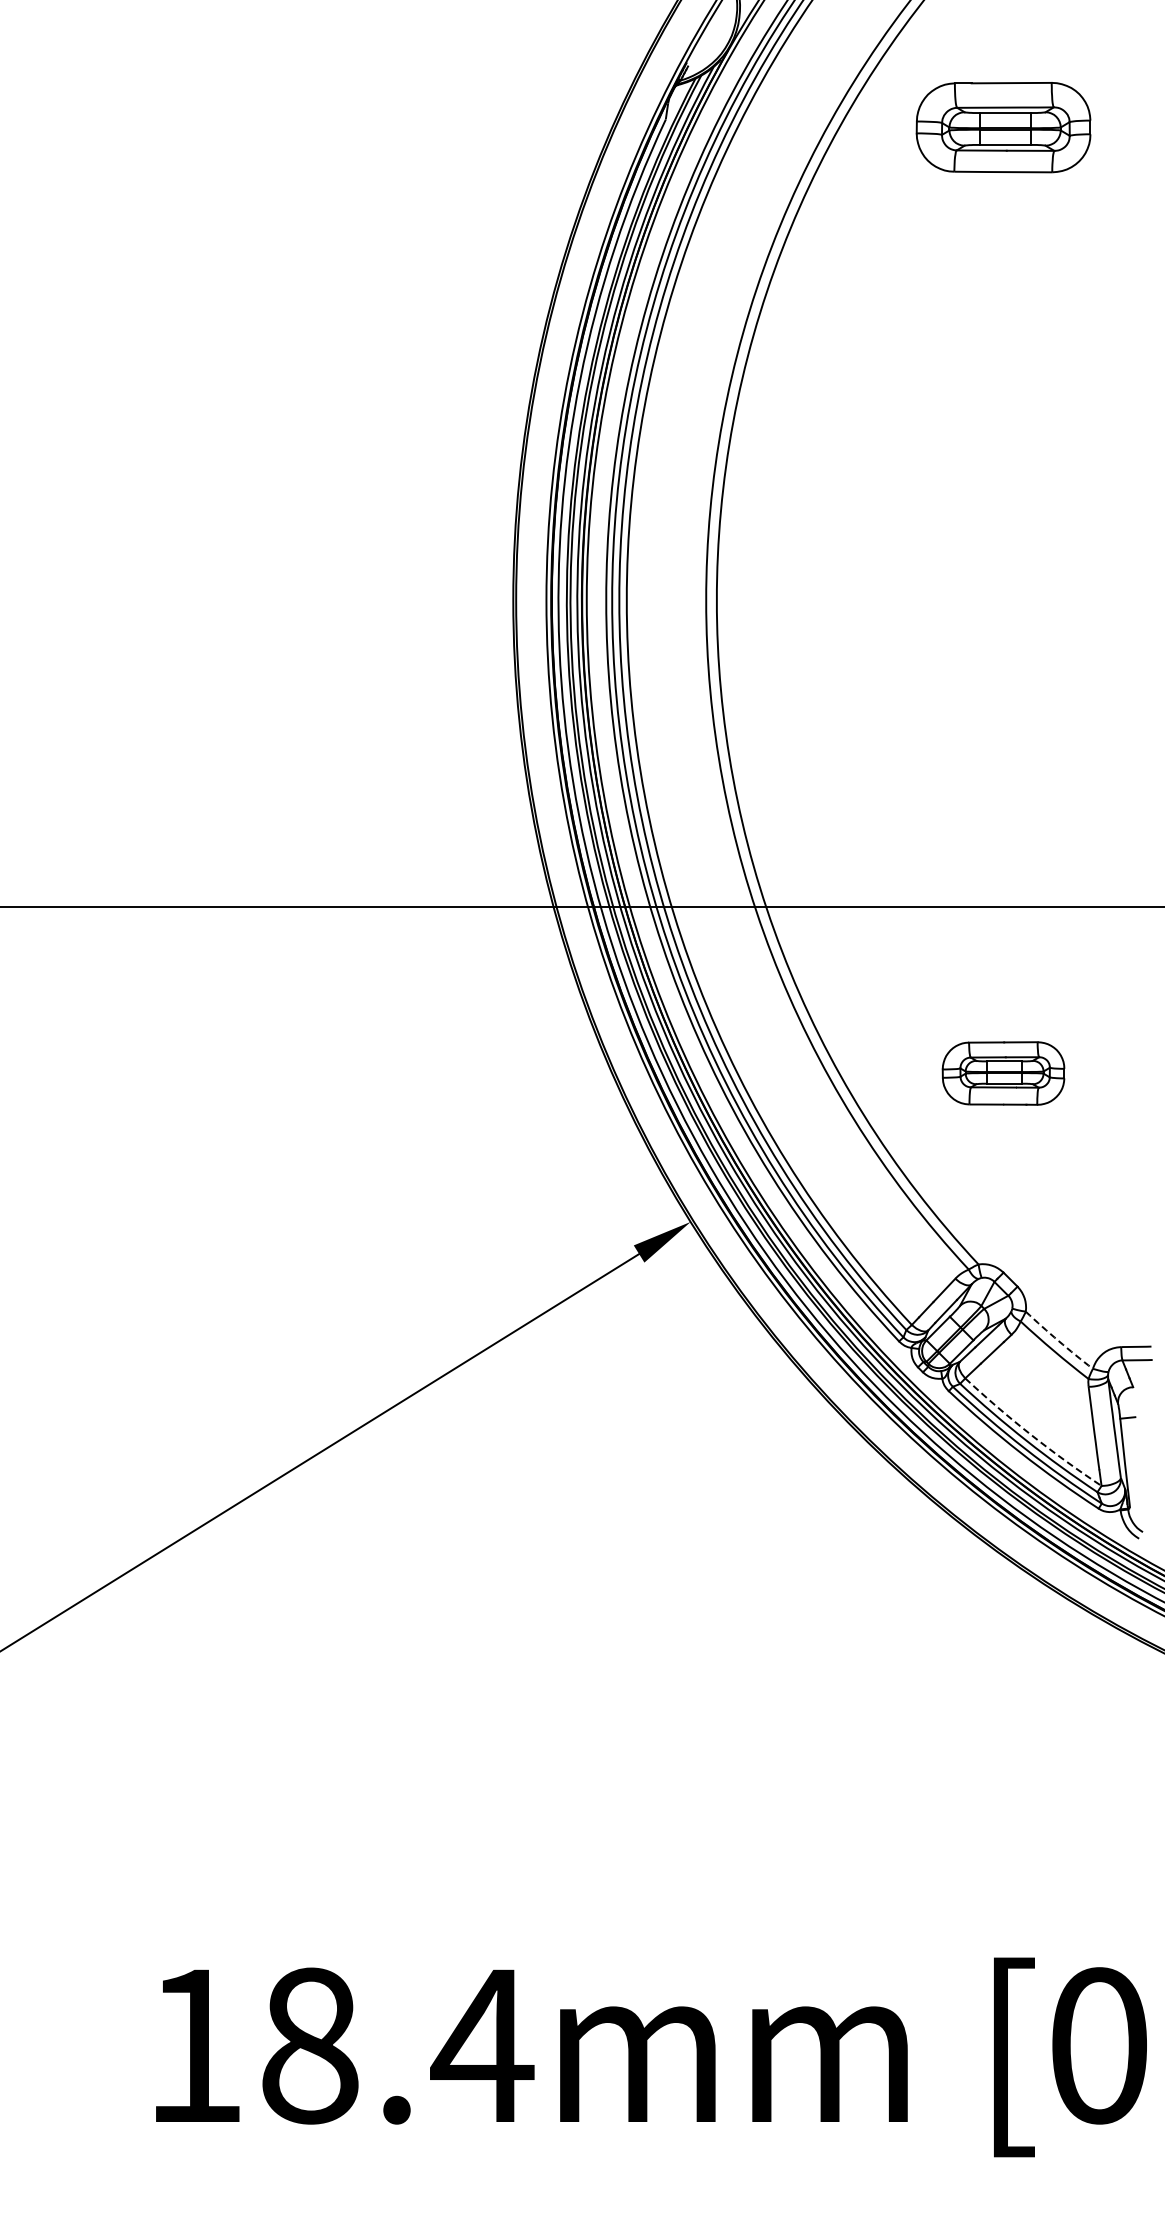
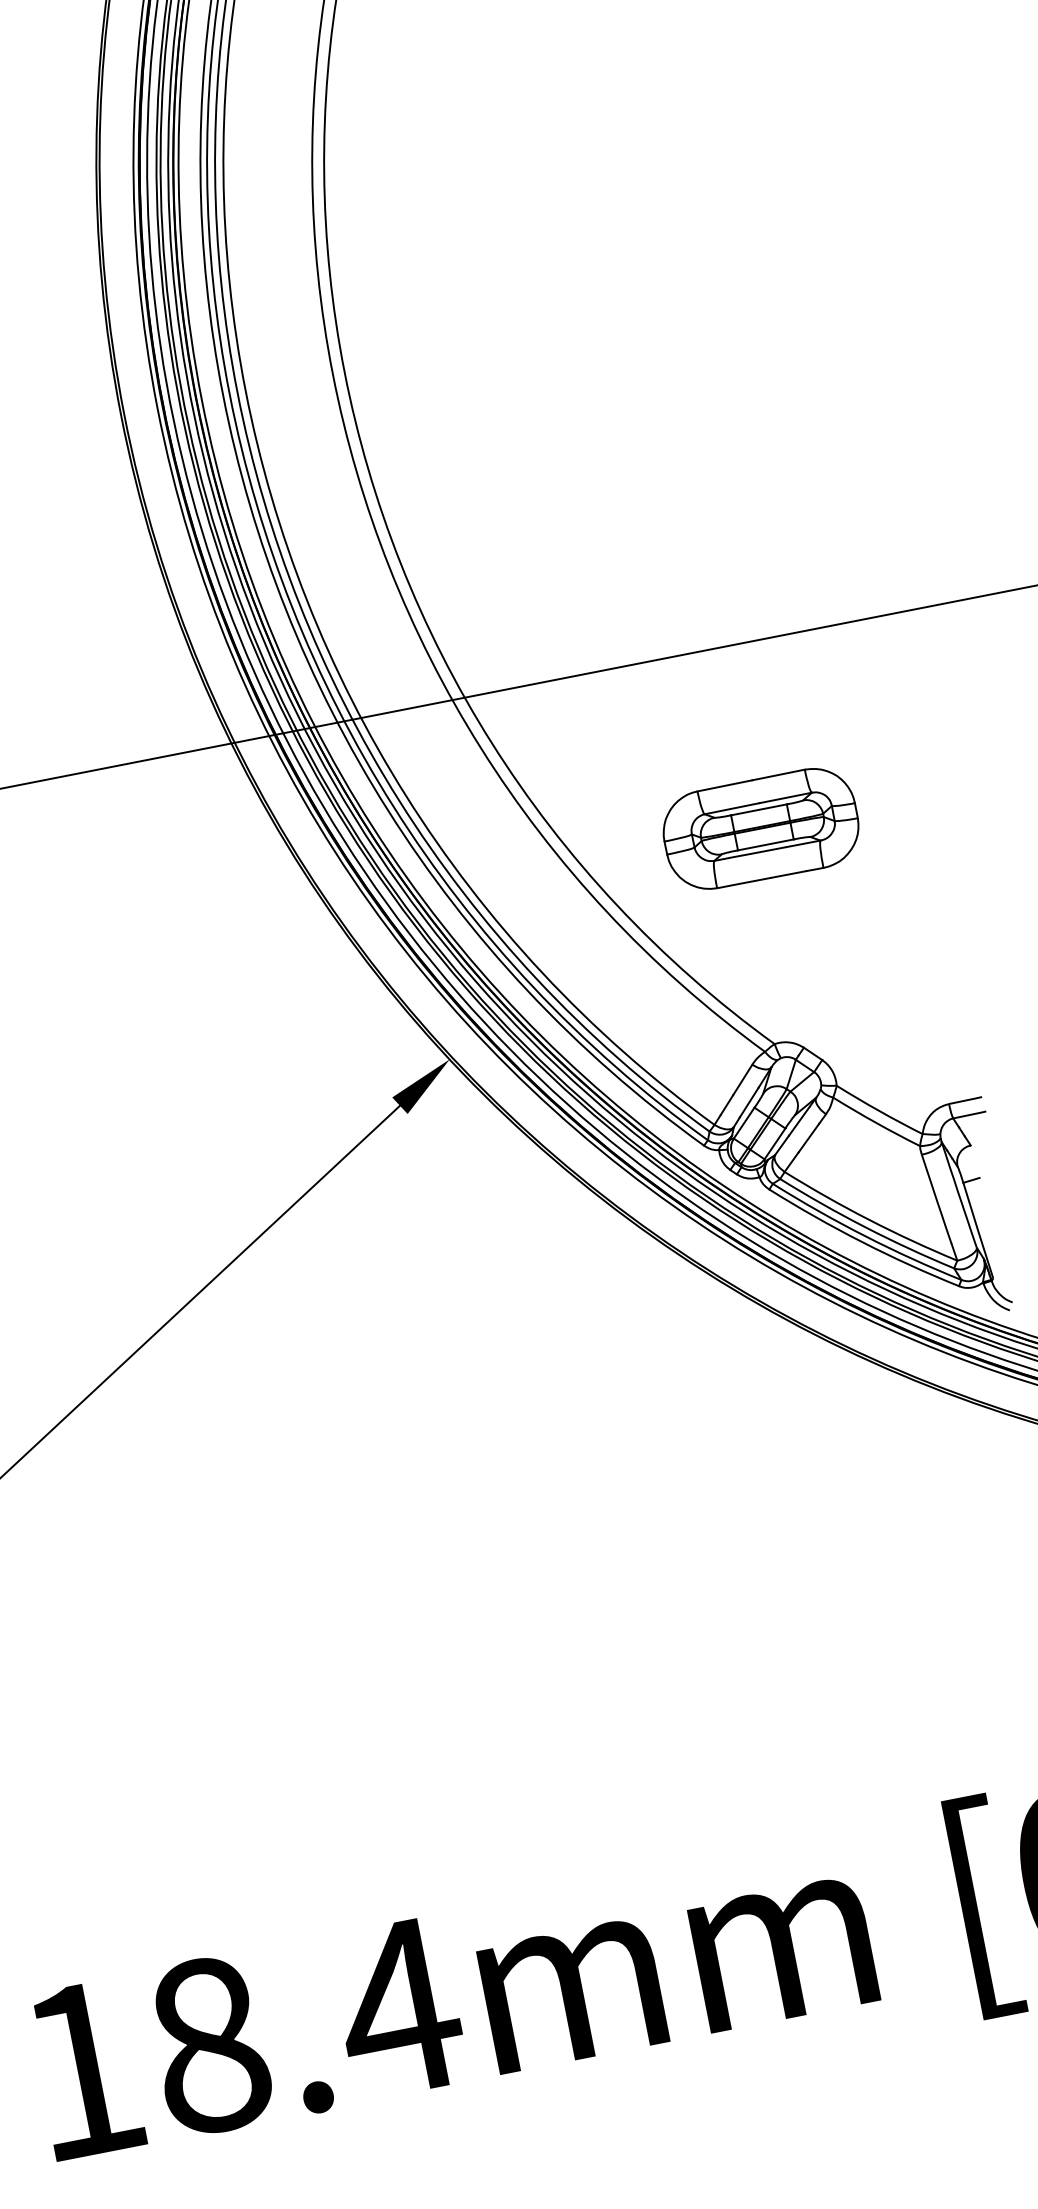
part: (1003, 1073) -> (760, 829), size x1.43
arc: (1058, 1341) -> (878, 1111), dashed -> solid
arc: (1031, 1434) -> (869, 1219), dashed -> solid

